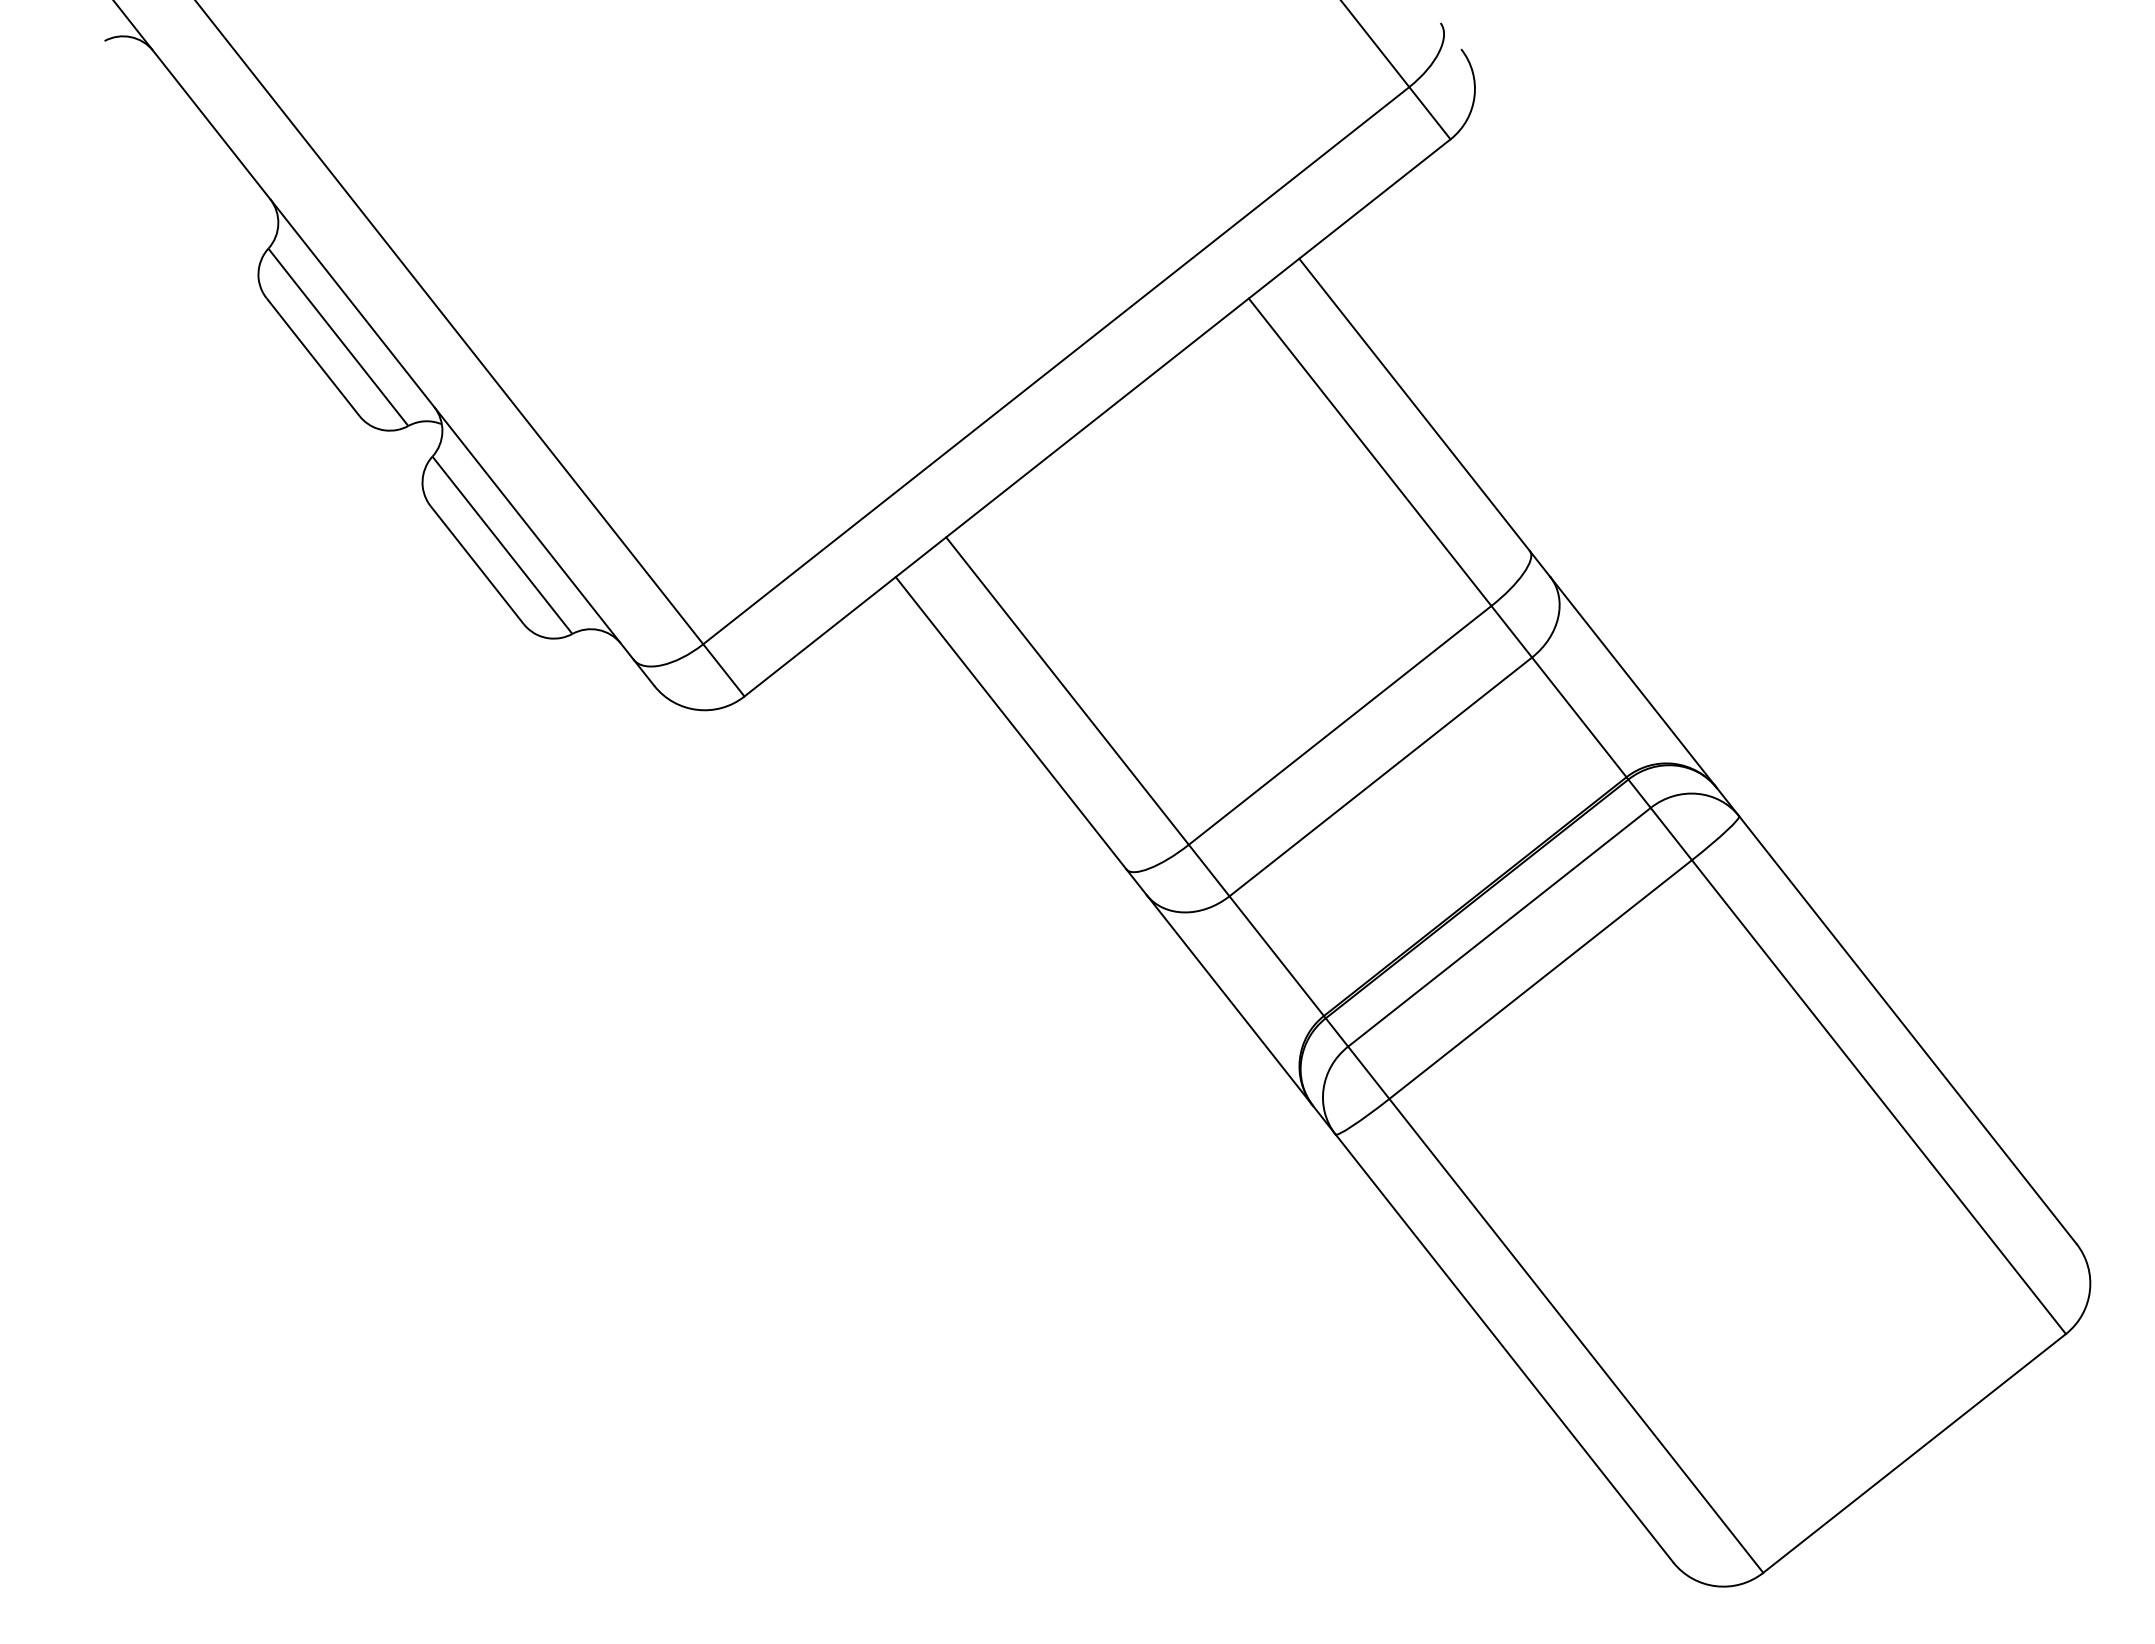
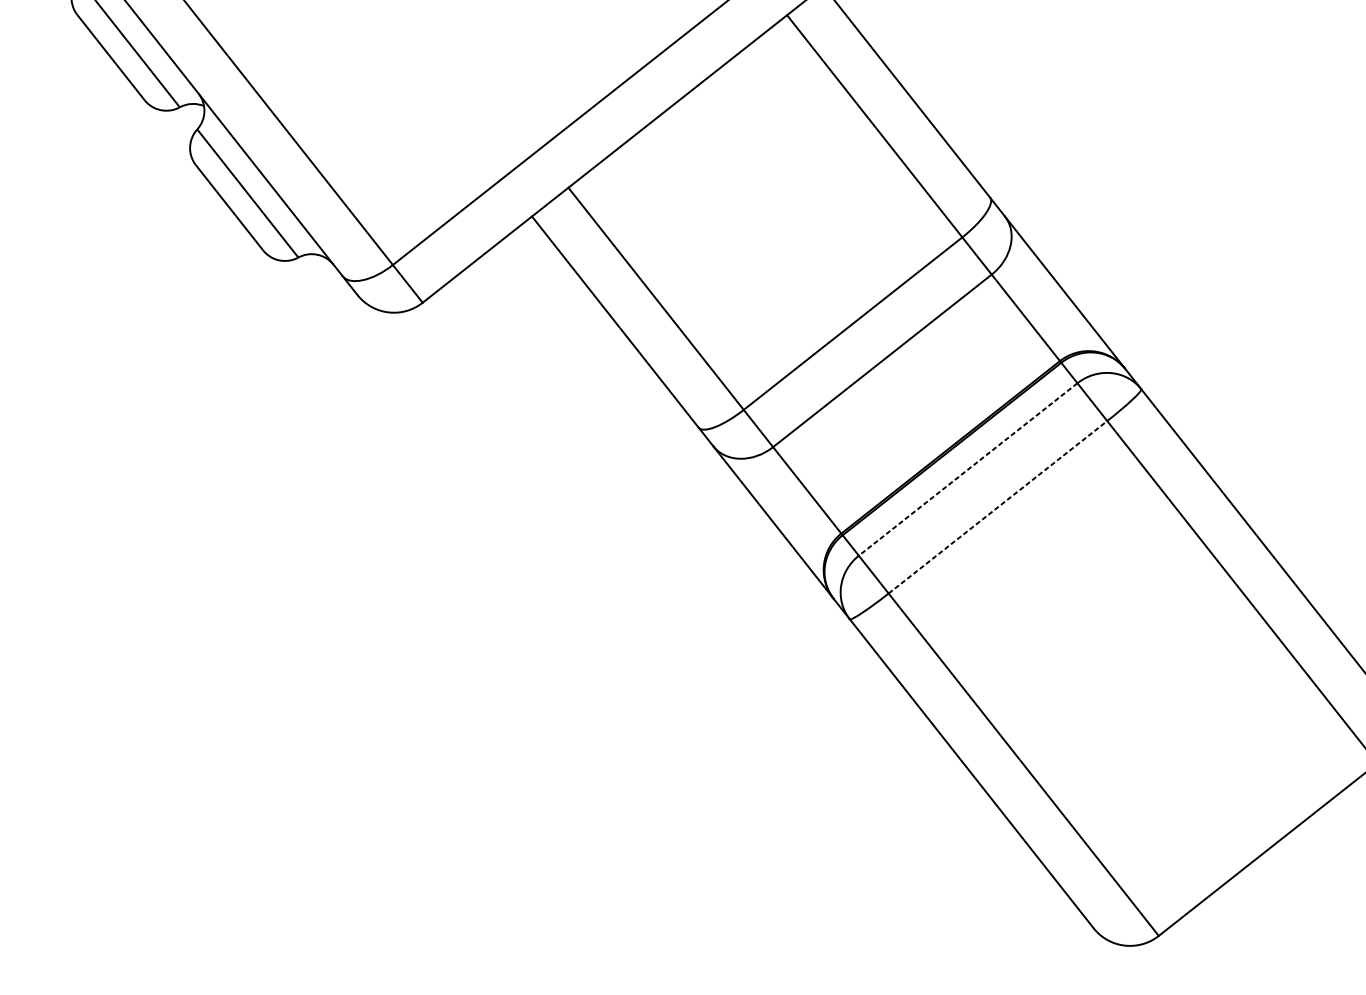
line: (1499, 927) -> (968, 469), solid -> dashed
line: (1540, 979) -> (997, 507), solid -> dashed

